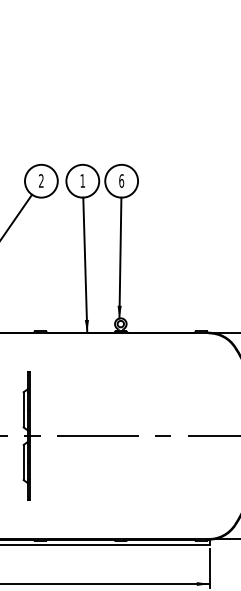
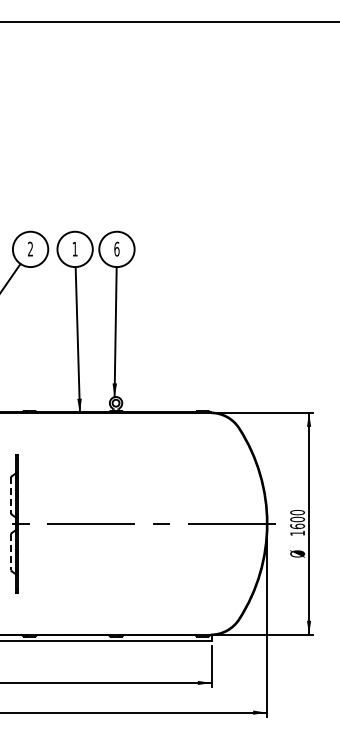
line: (23, 409) -> (11, 495), solid -> dashed
line: (23, 462) -> (11, 552), solid -> dashed

